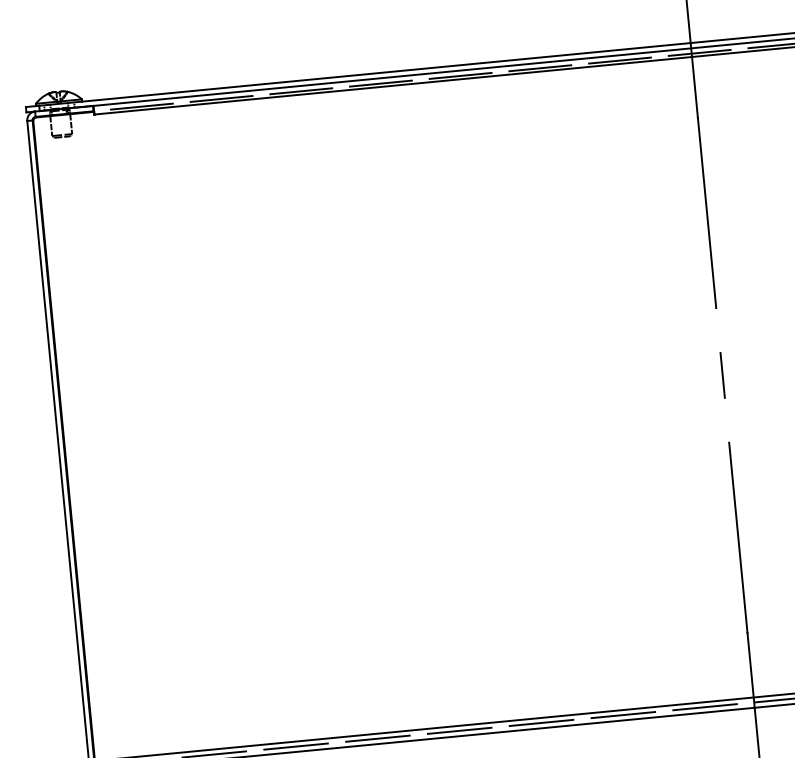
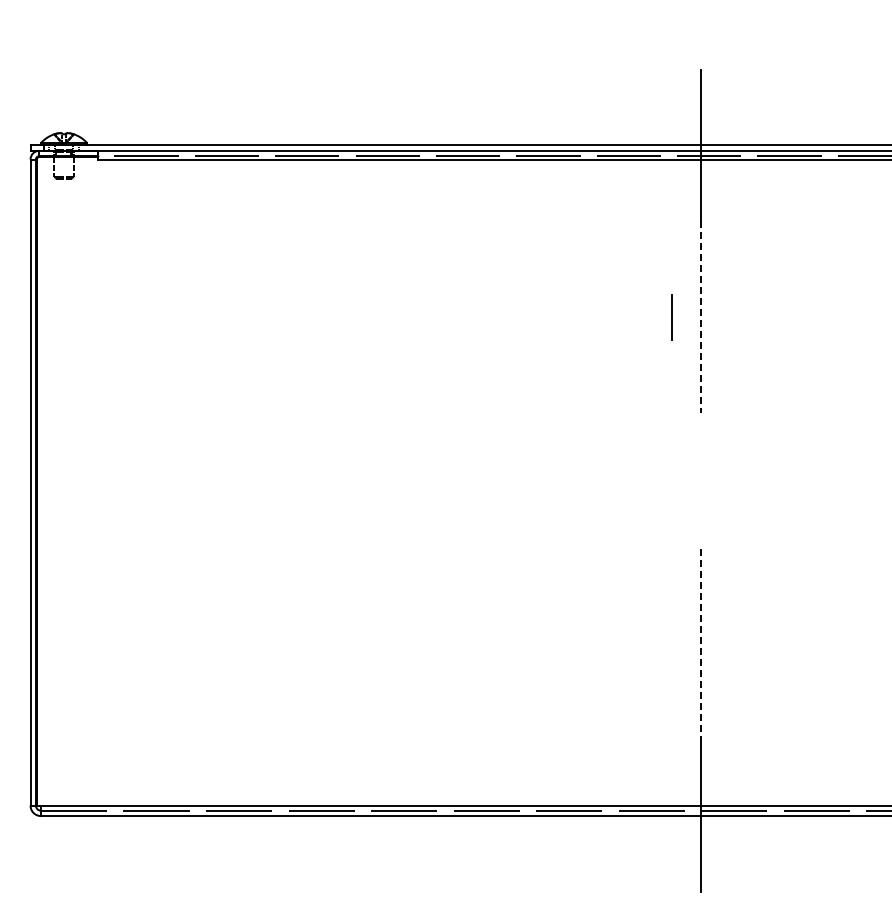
line: (707, 212) -> (701, 316), solid -> dashed
line: (721, 375) -> (671, 317), moved
line: (738, 537) -> (701, 644), solid -> dashed

